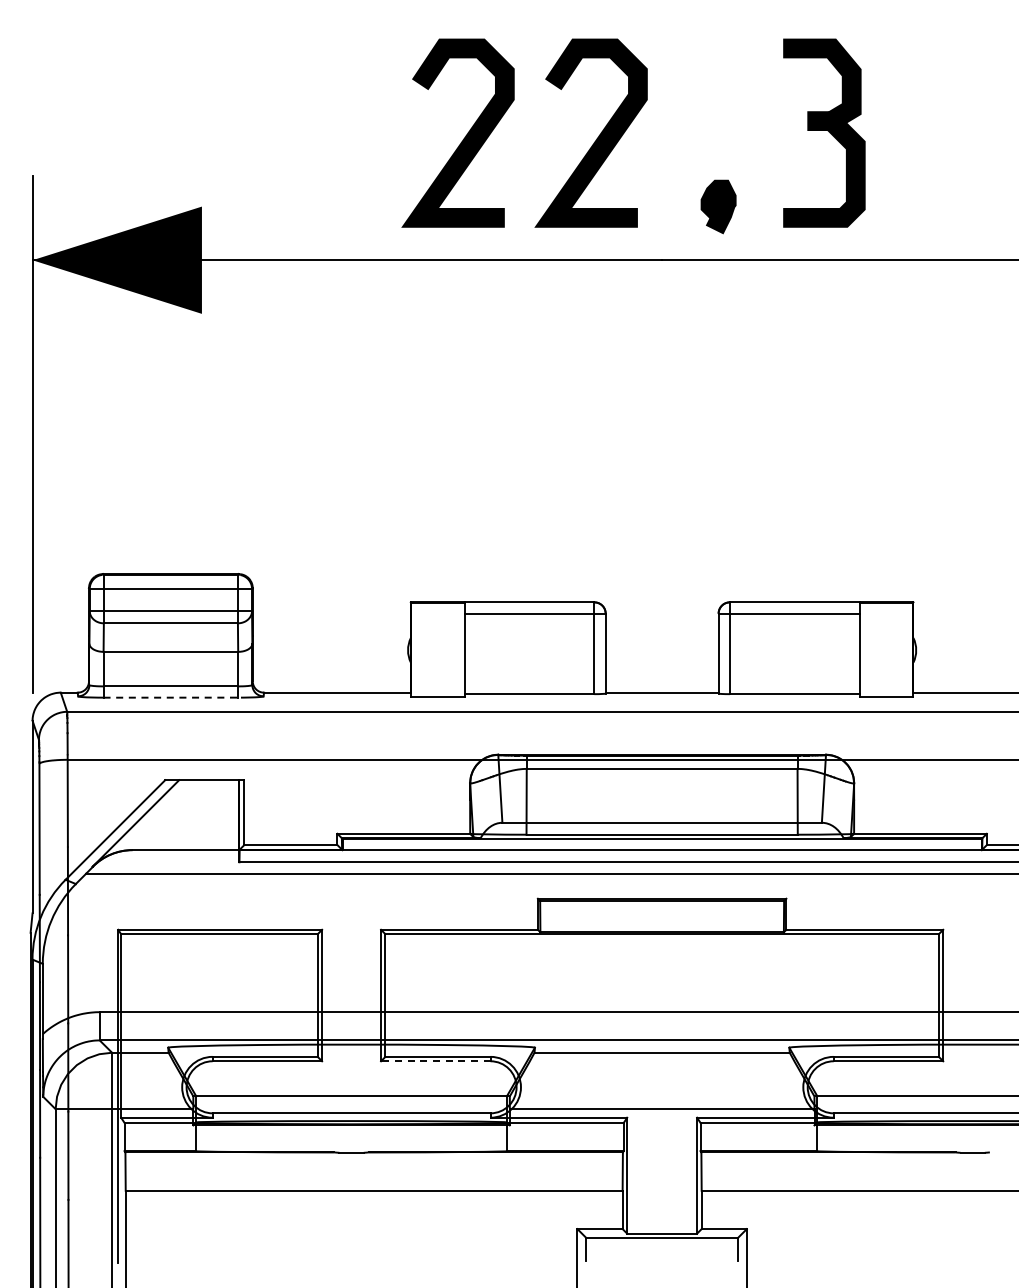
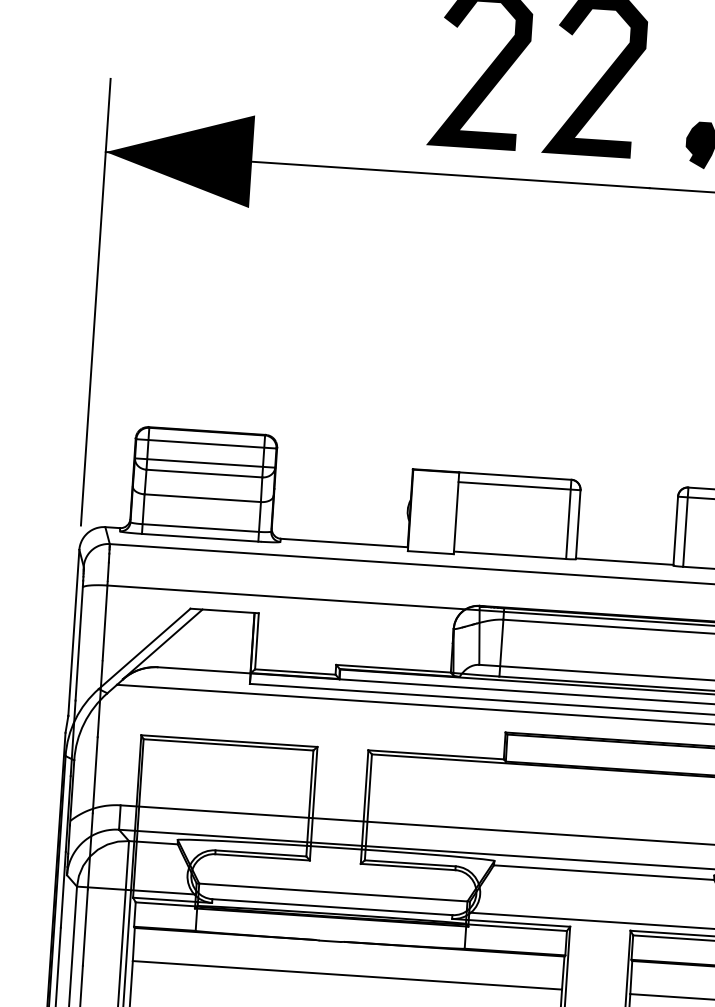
line: (172, 697) -> (201, 537), dashed -> solid
line: (435, 1061) -> (407, 867), dashed -> solid

